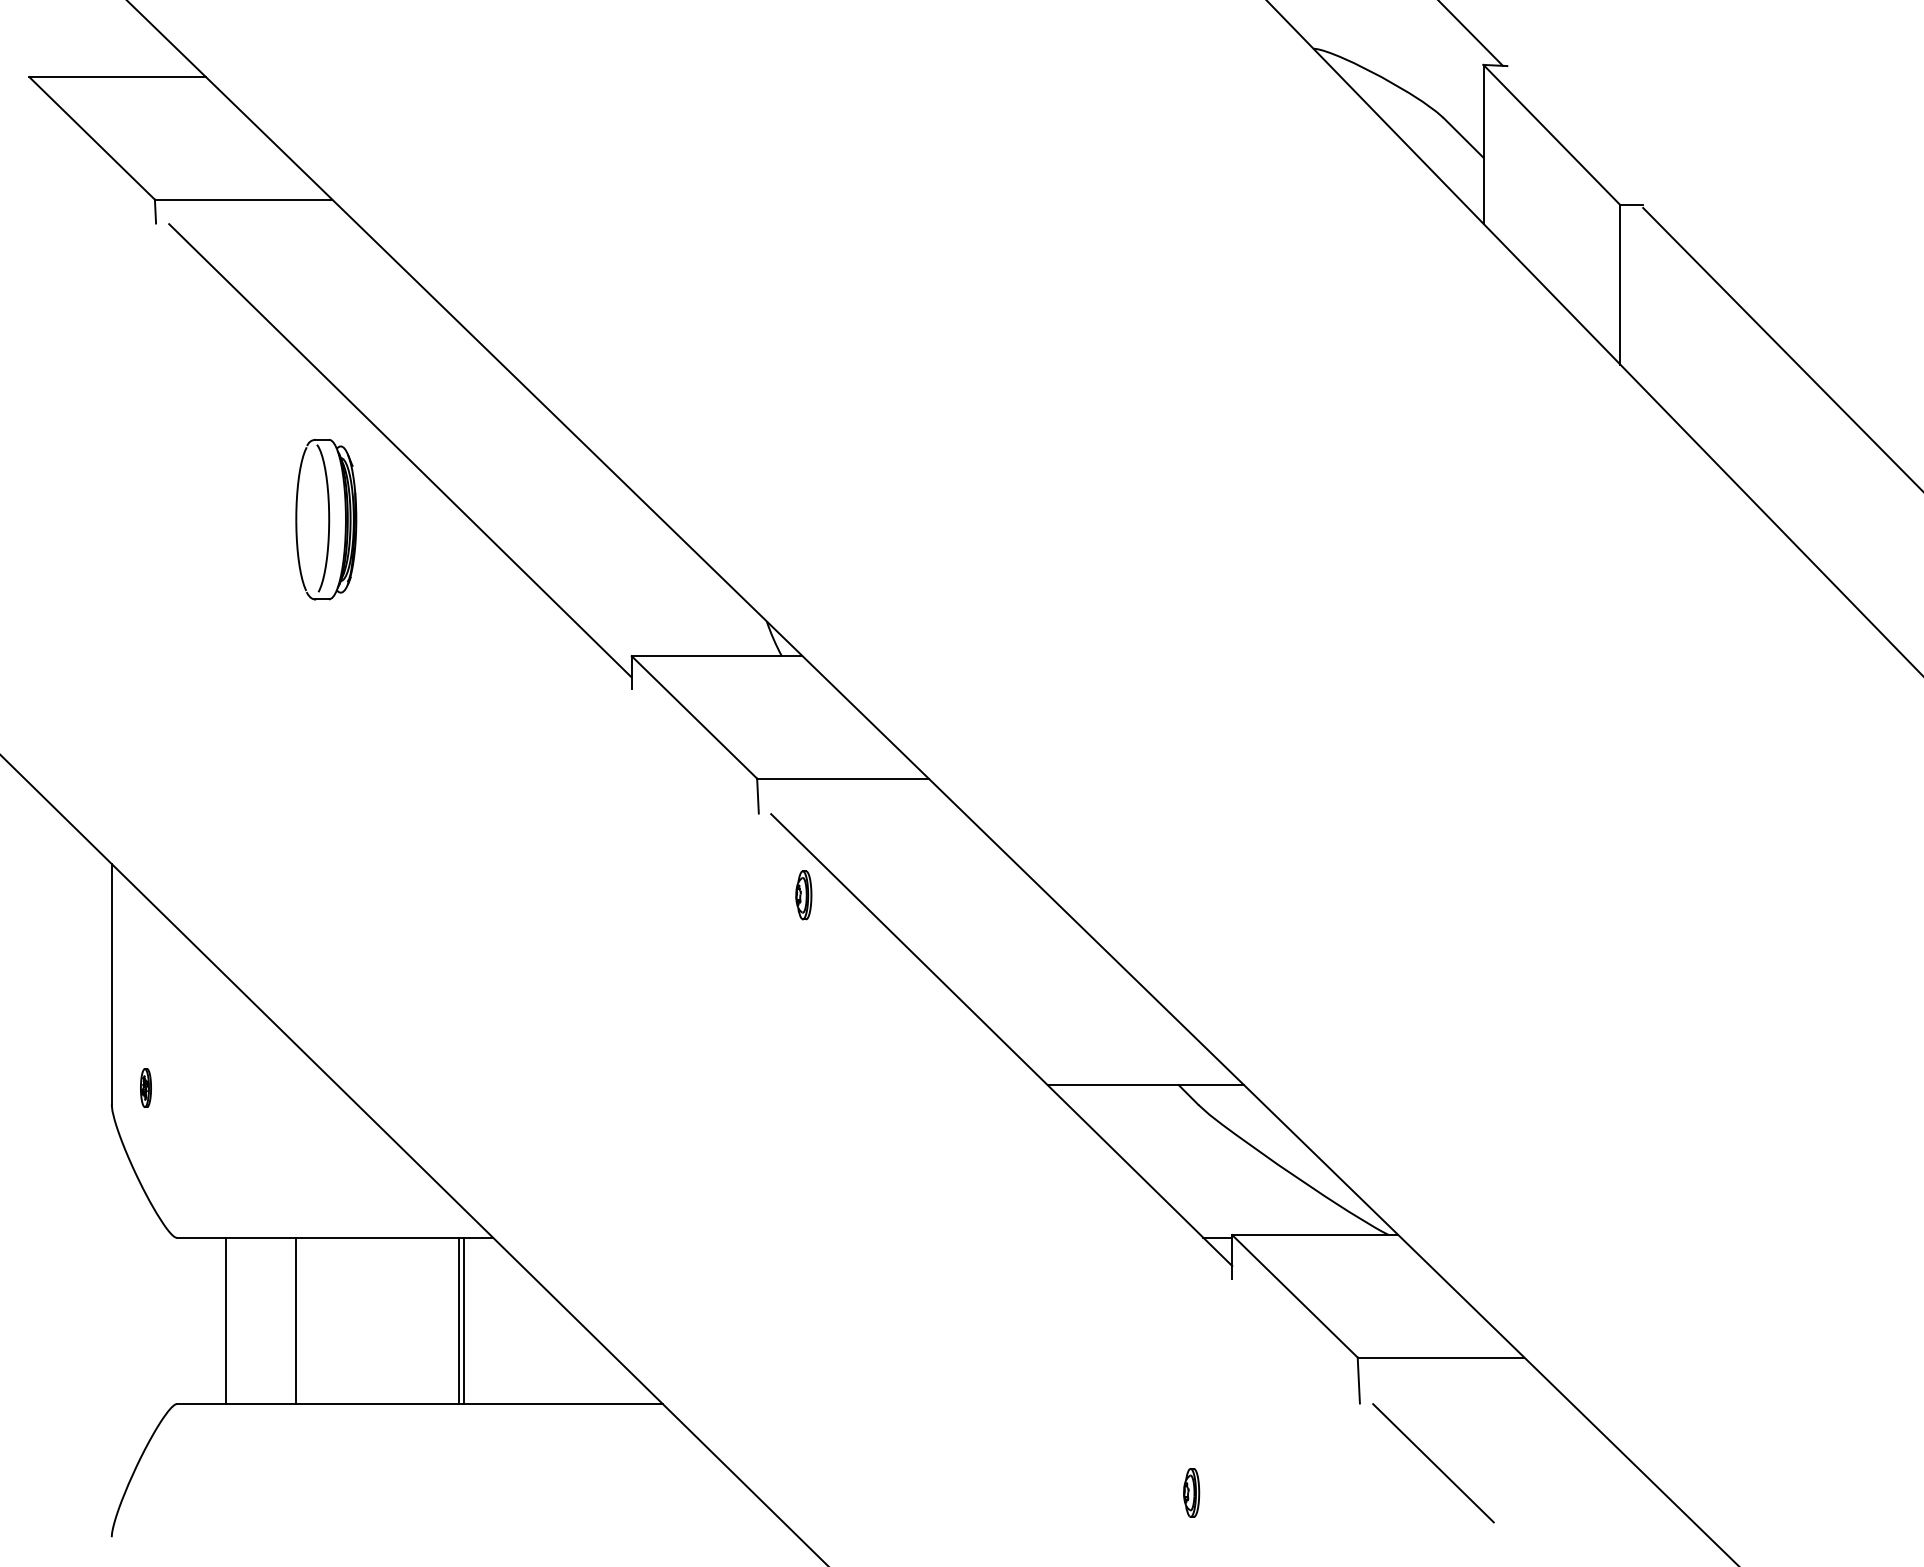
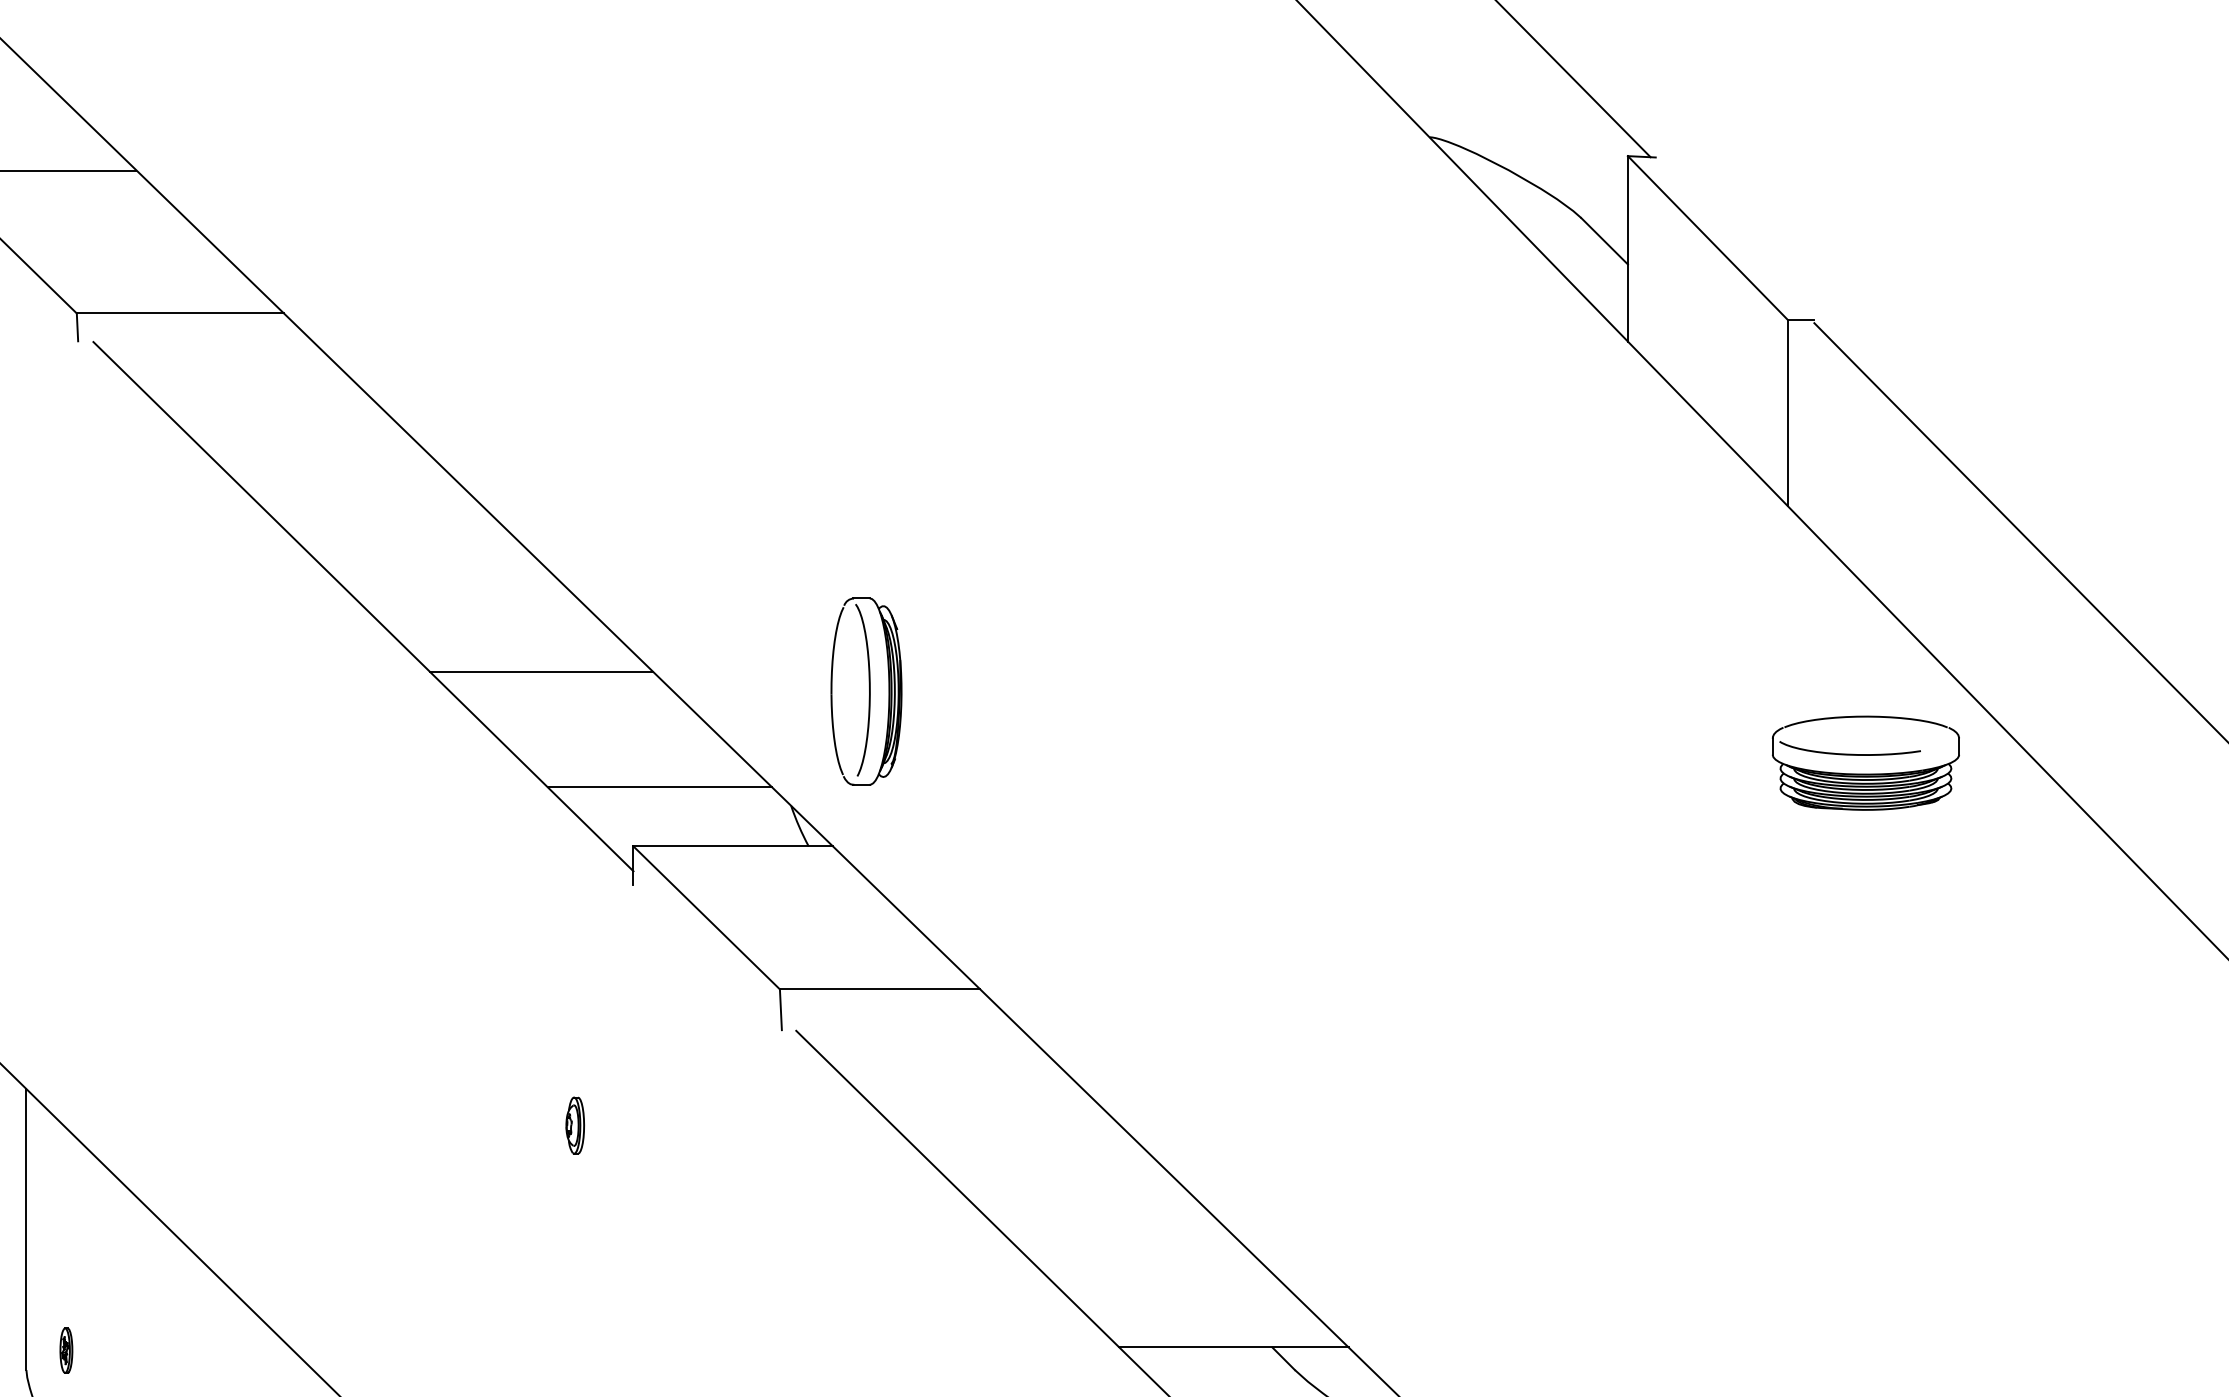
line: (552, 506) -> (541, 671), added
part: (326, 519) -> (866, 691), moved
part: (1686, 584) -> (1864, 762), added
line: (654, 605) -> (660, 787), added
part: (803, 895) -> (574, 1125), moved

